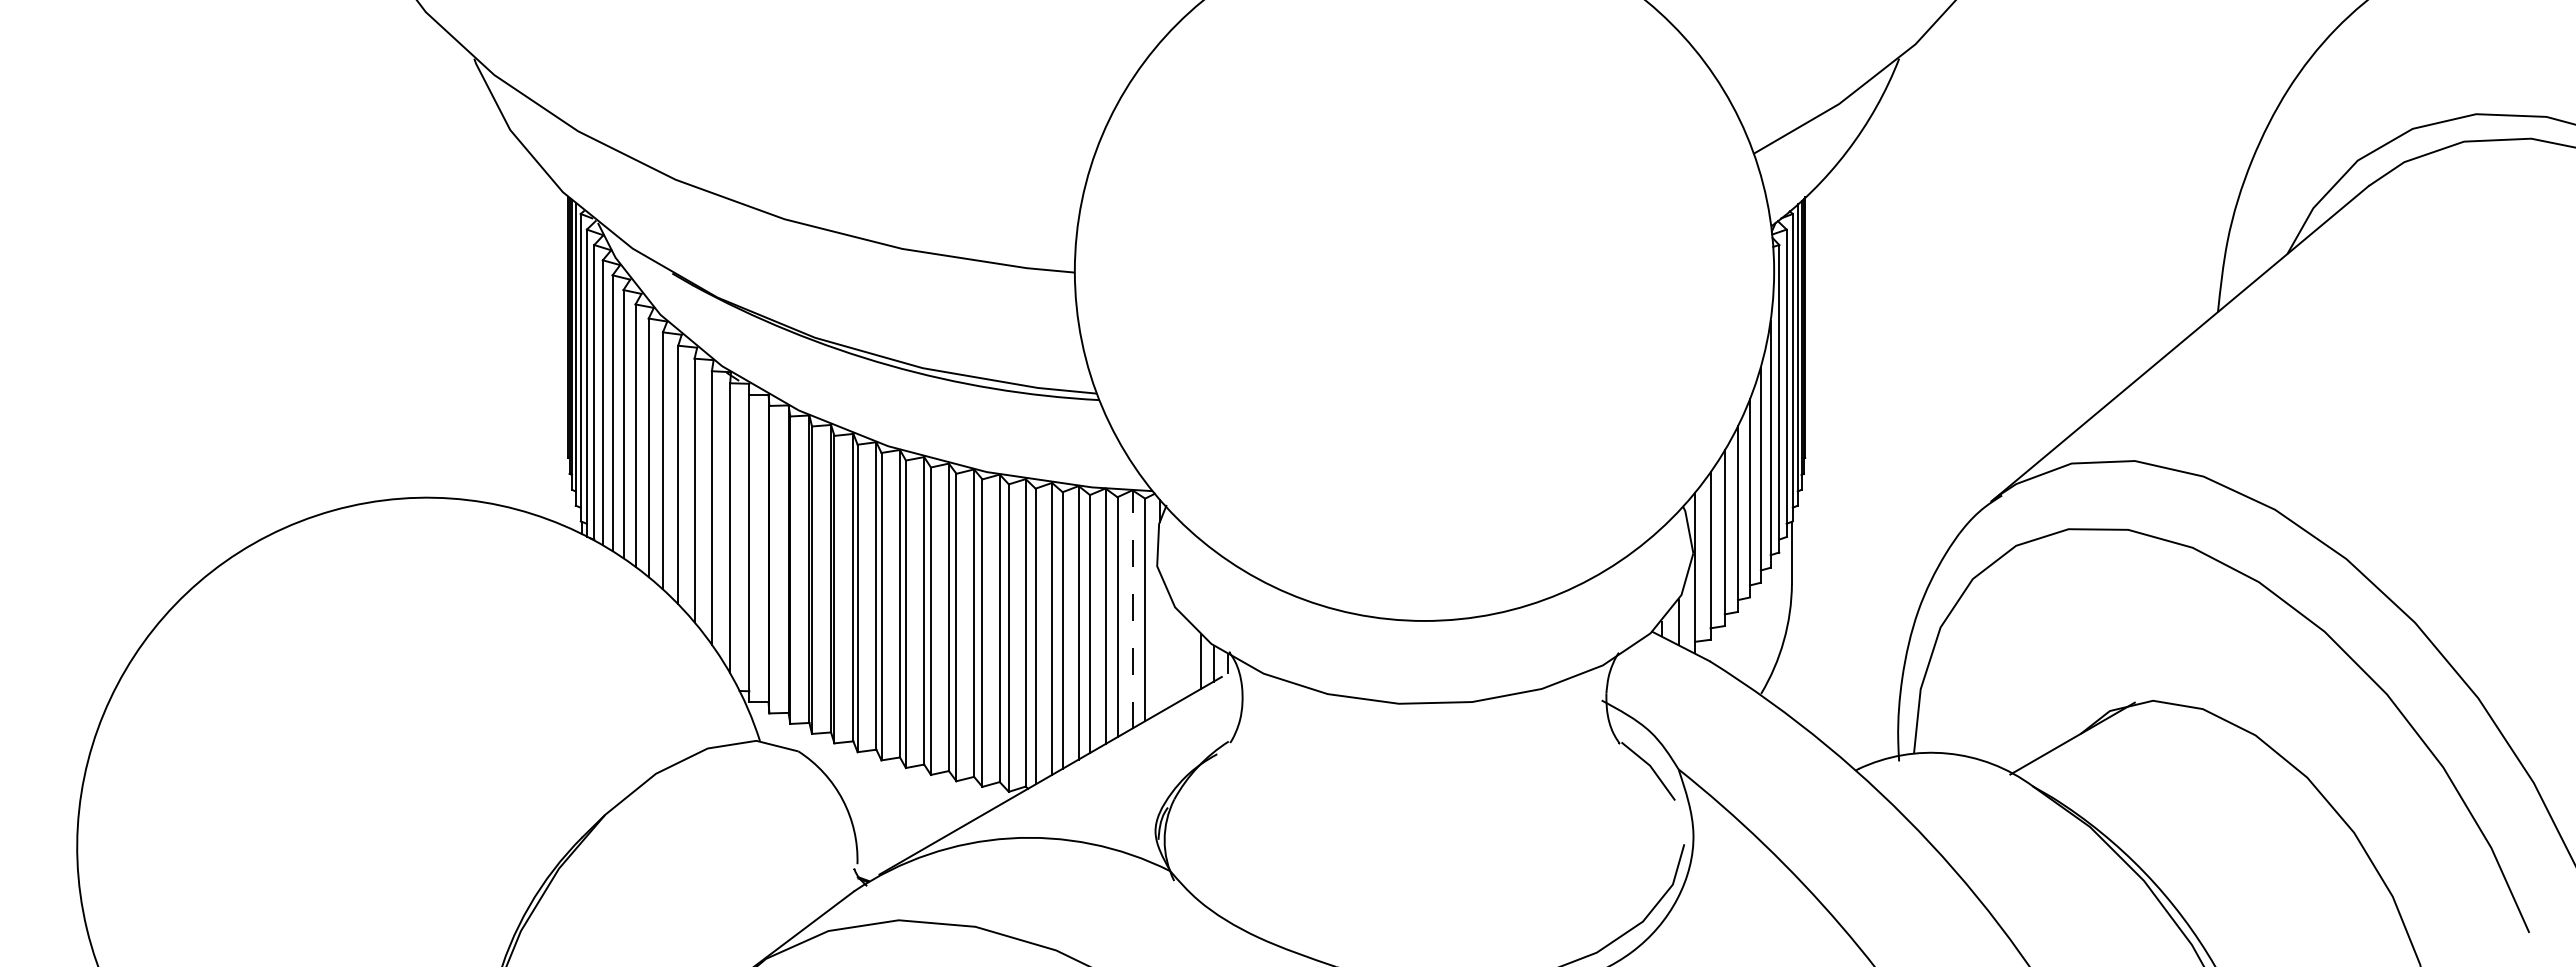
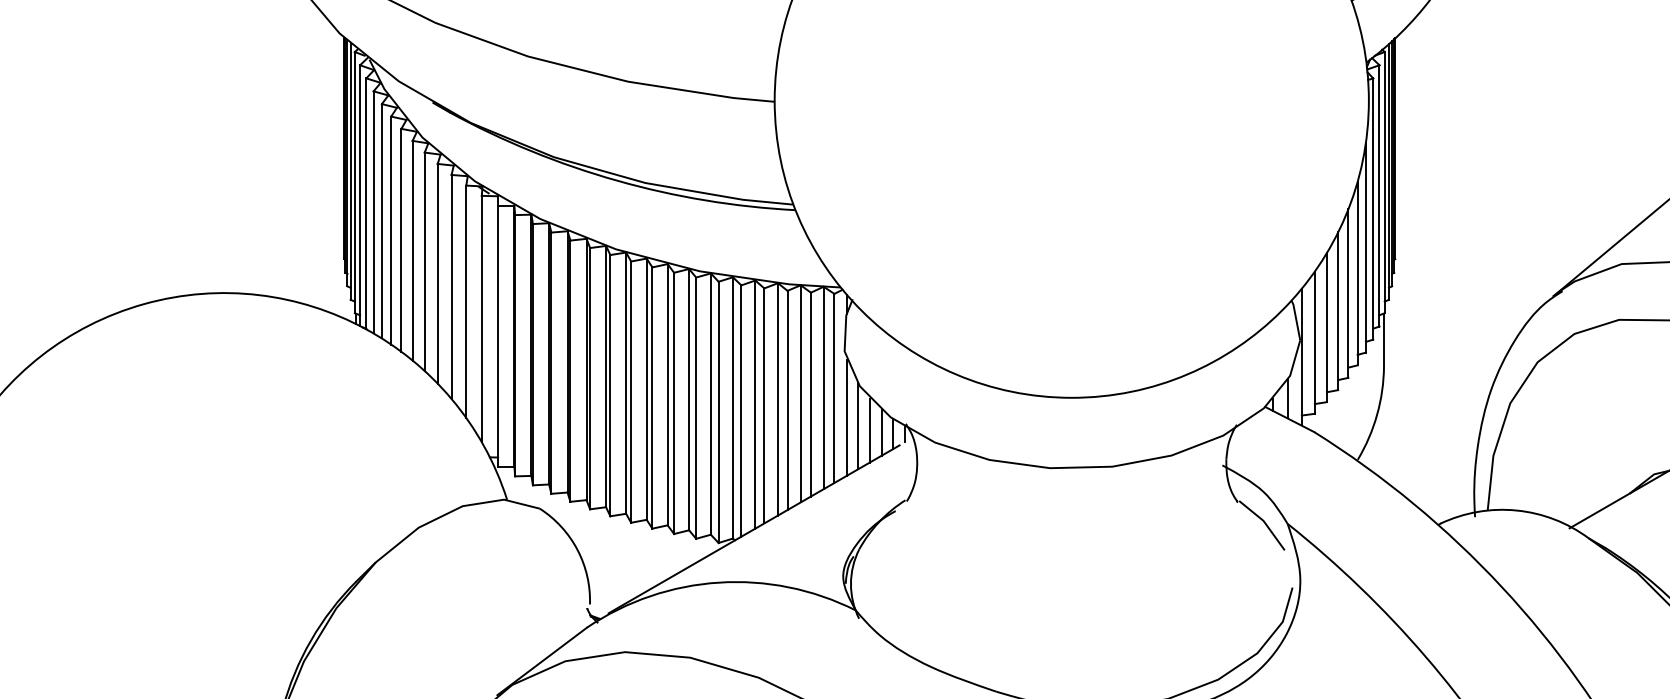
line: (1132, 608) -> (823, 387), dashed -> solid
line: (1159, 644) -> (846, 417), added
line: (1172, 654) -> (857, 426), added
line: (1186, 659) -> (869, 430), added

